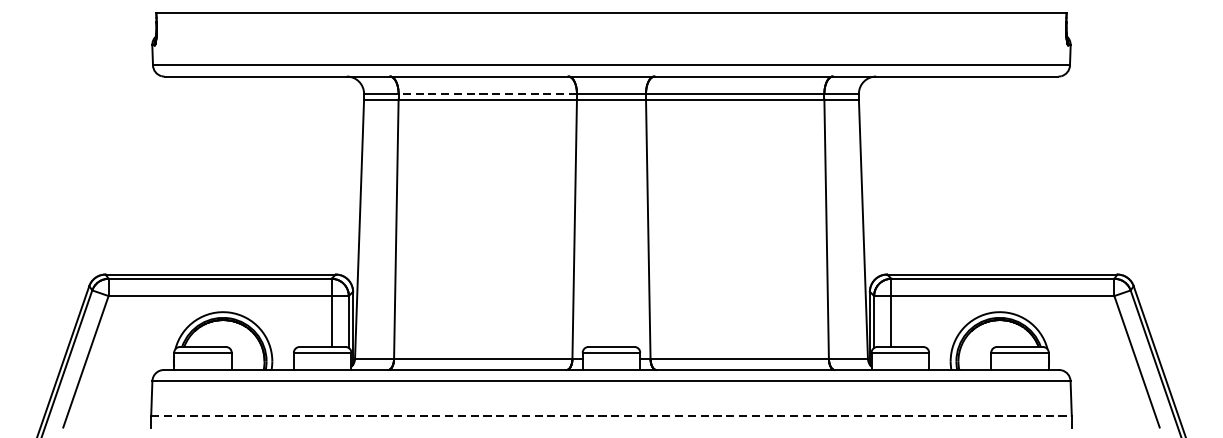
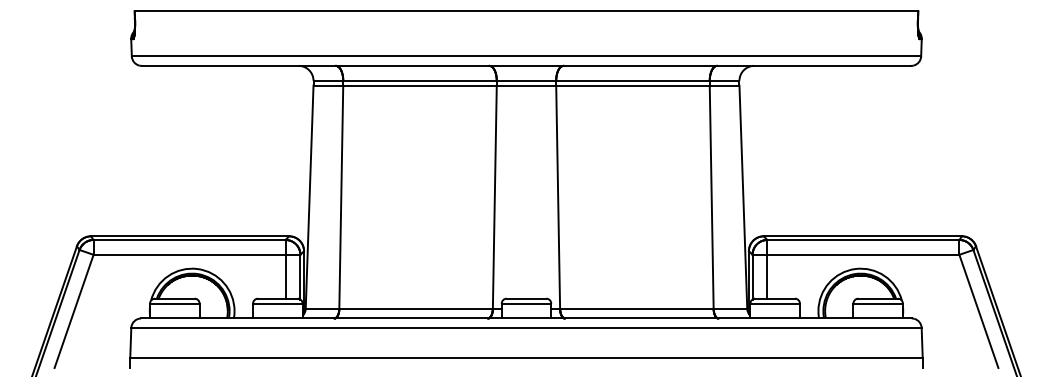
line: (488, 93) -> (420, 80), dashed -> solid
line: (611, 416) -> (526, 358), dashed -> solid

